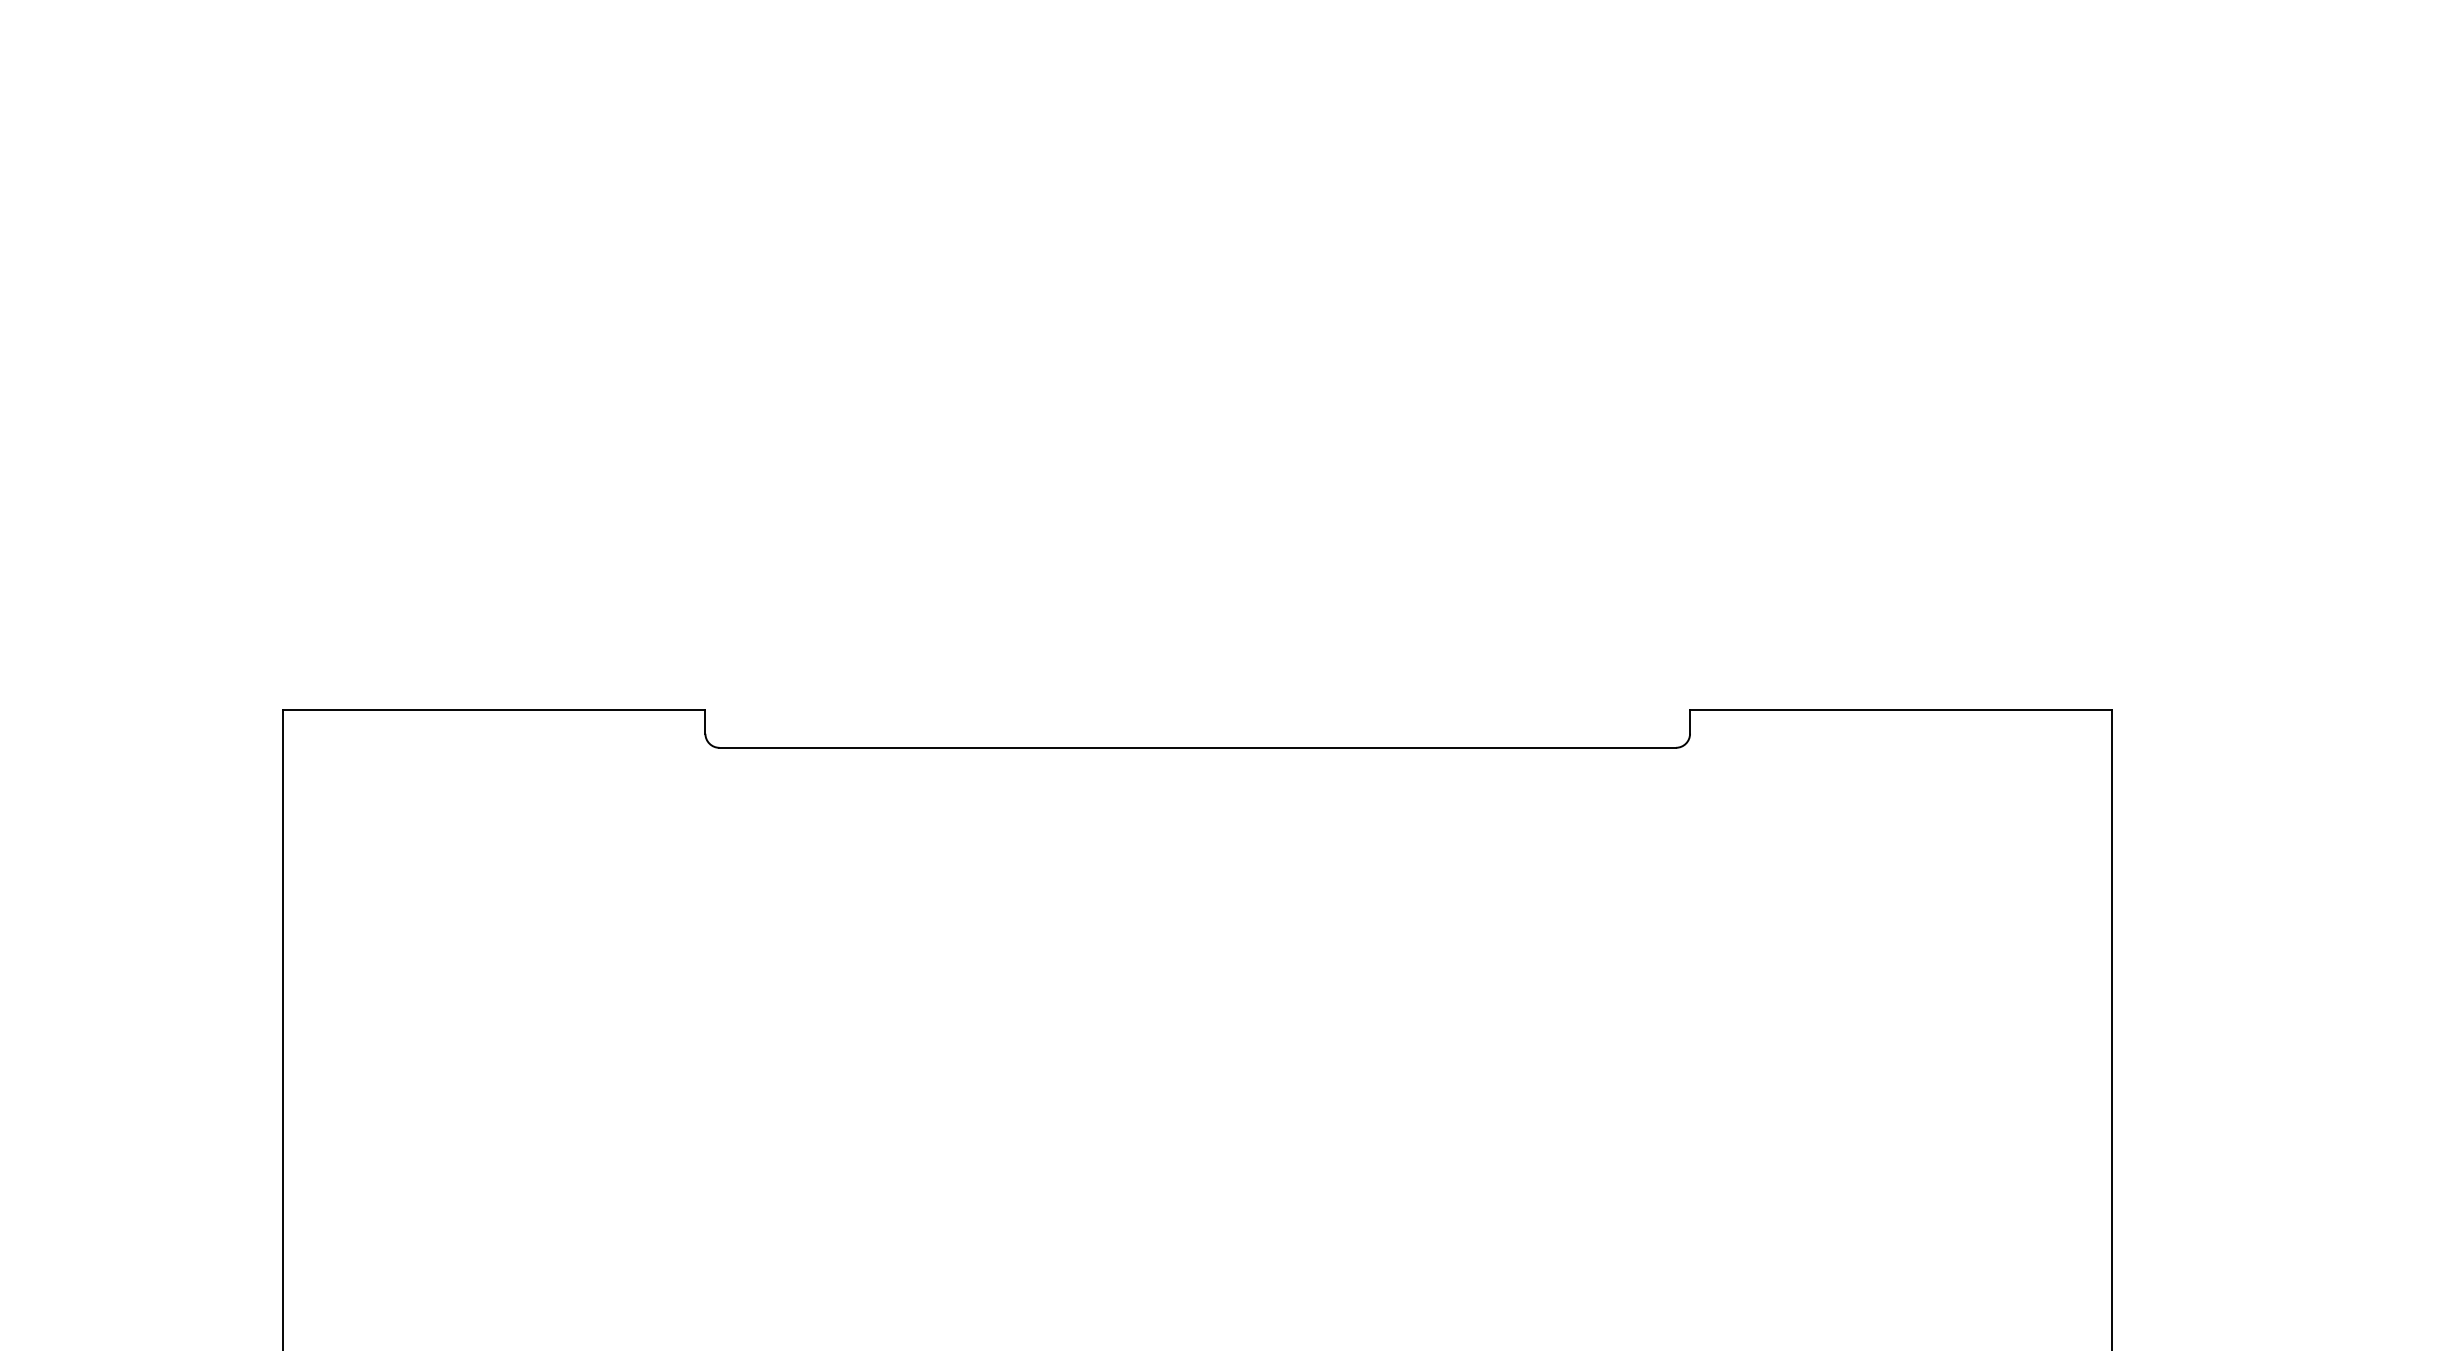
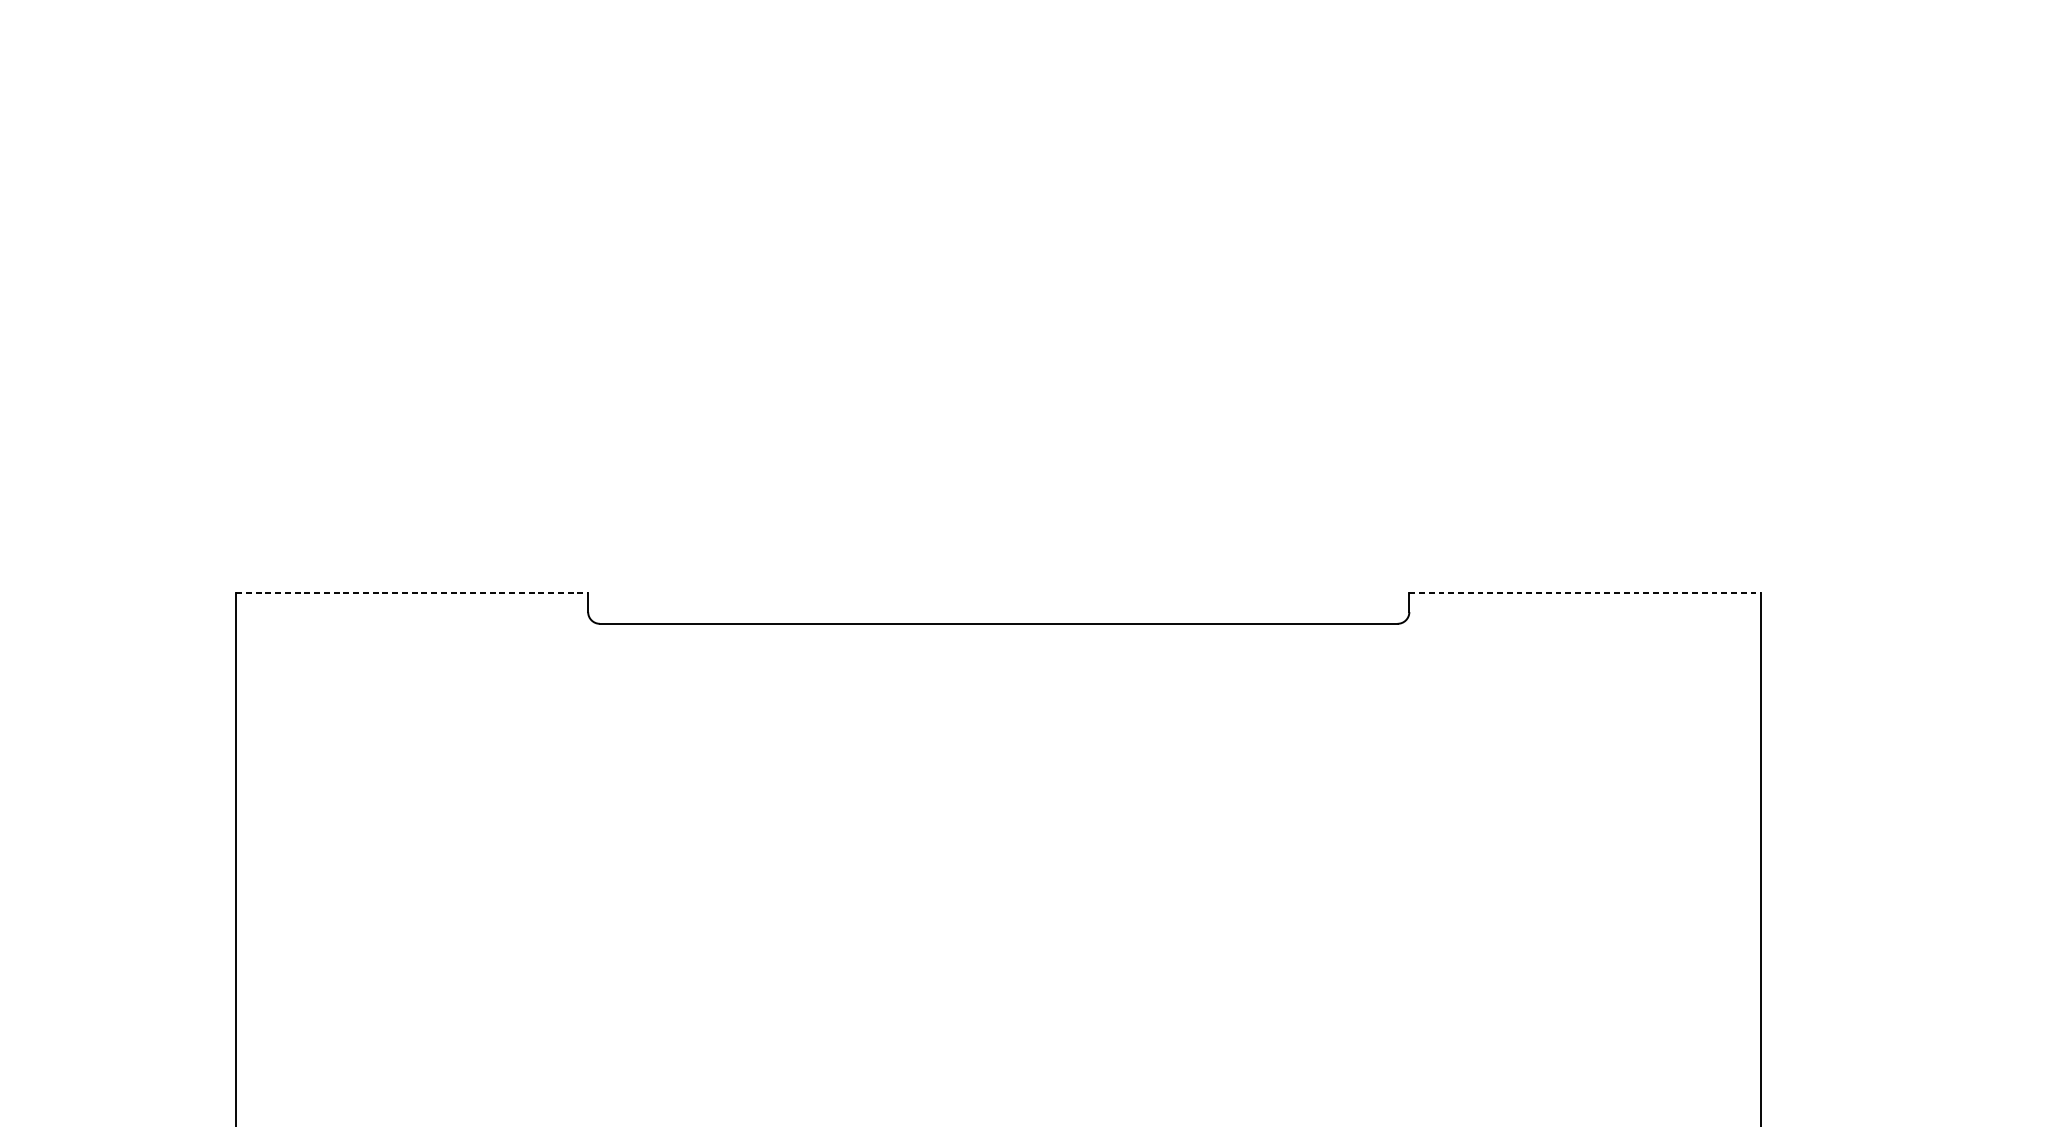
line: (494, 710) -> (412, 592), solid -> dashed
line: (1901, 710) -> (1585, 592), solid -> dashed

